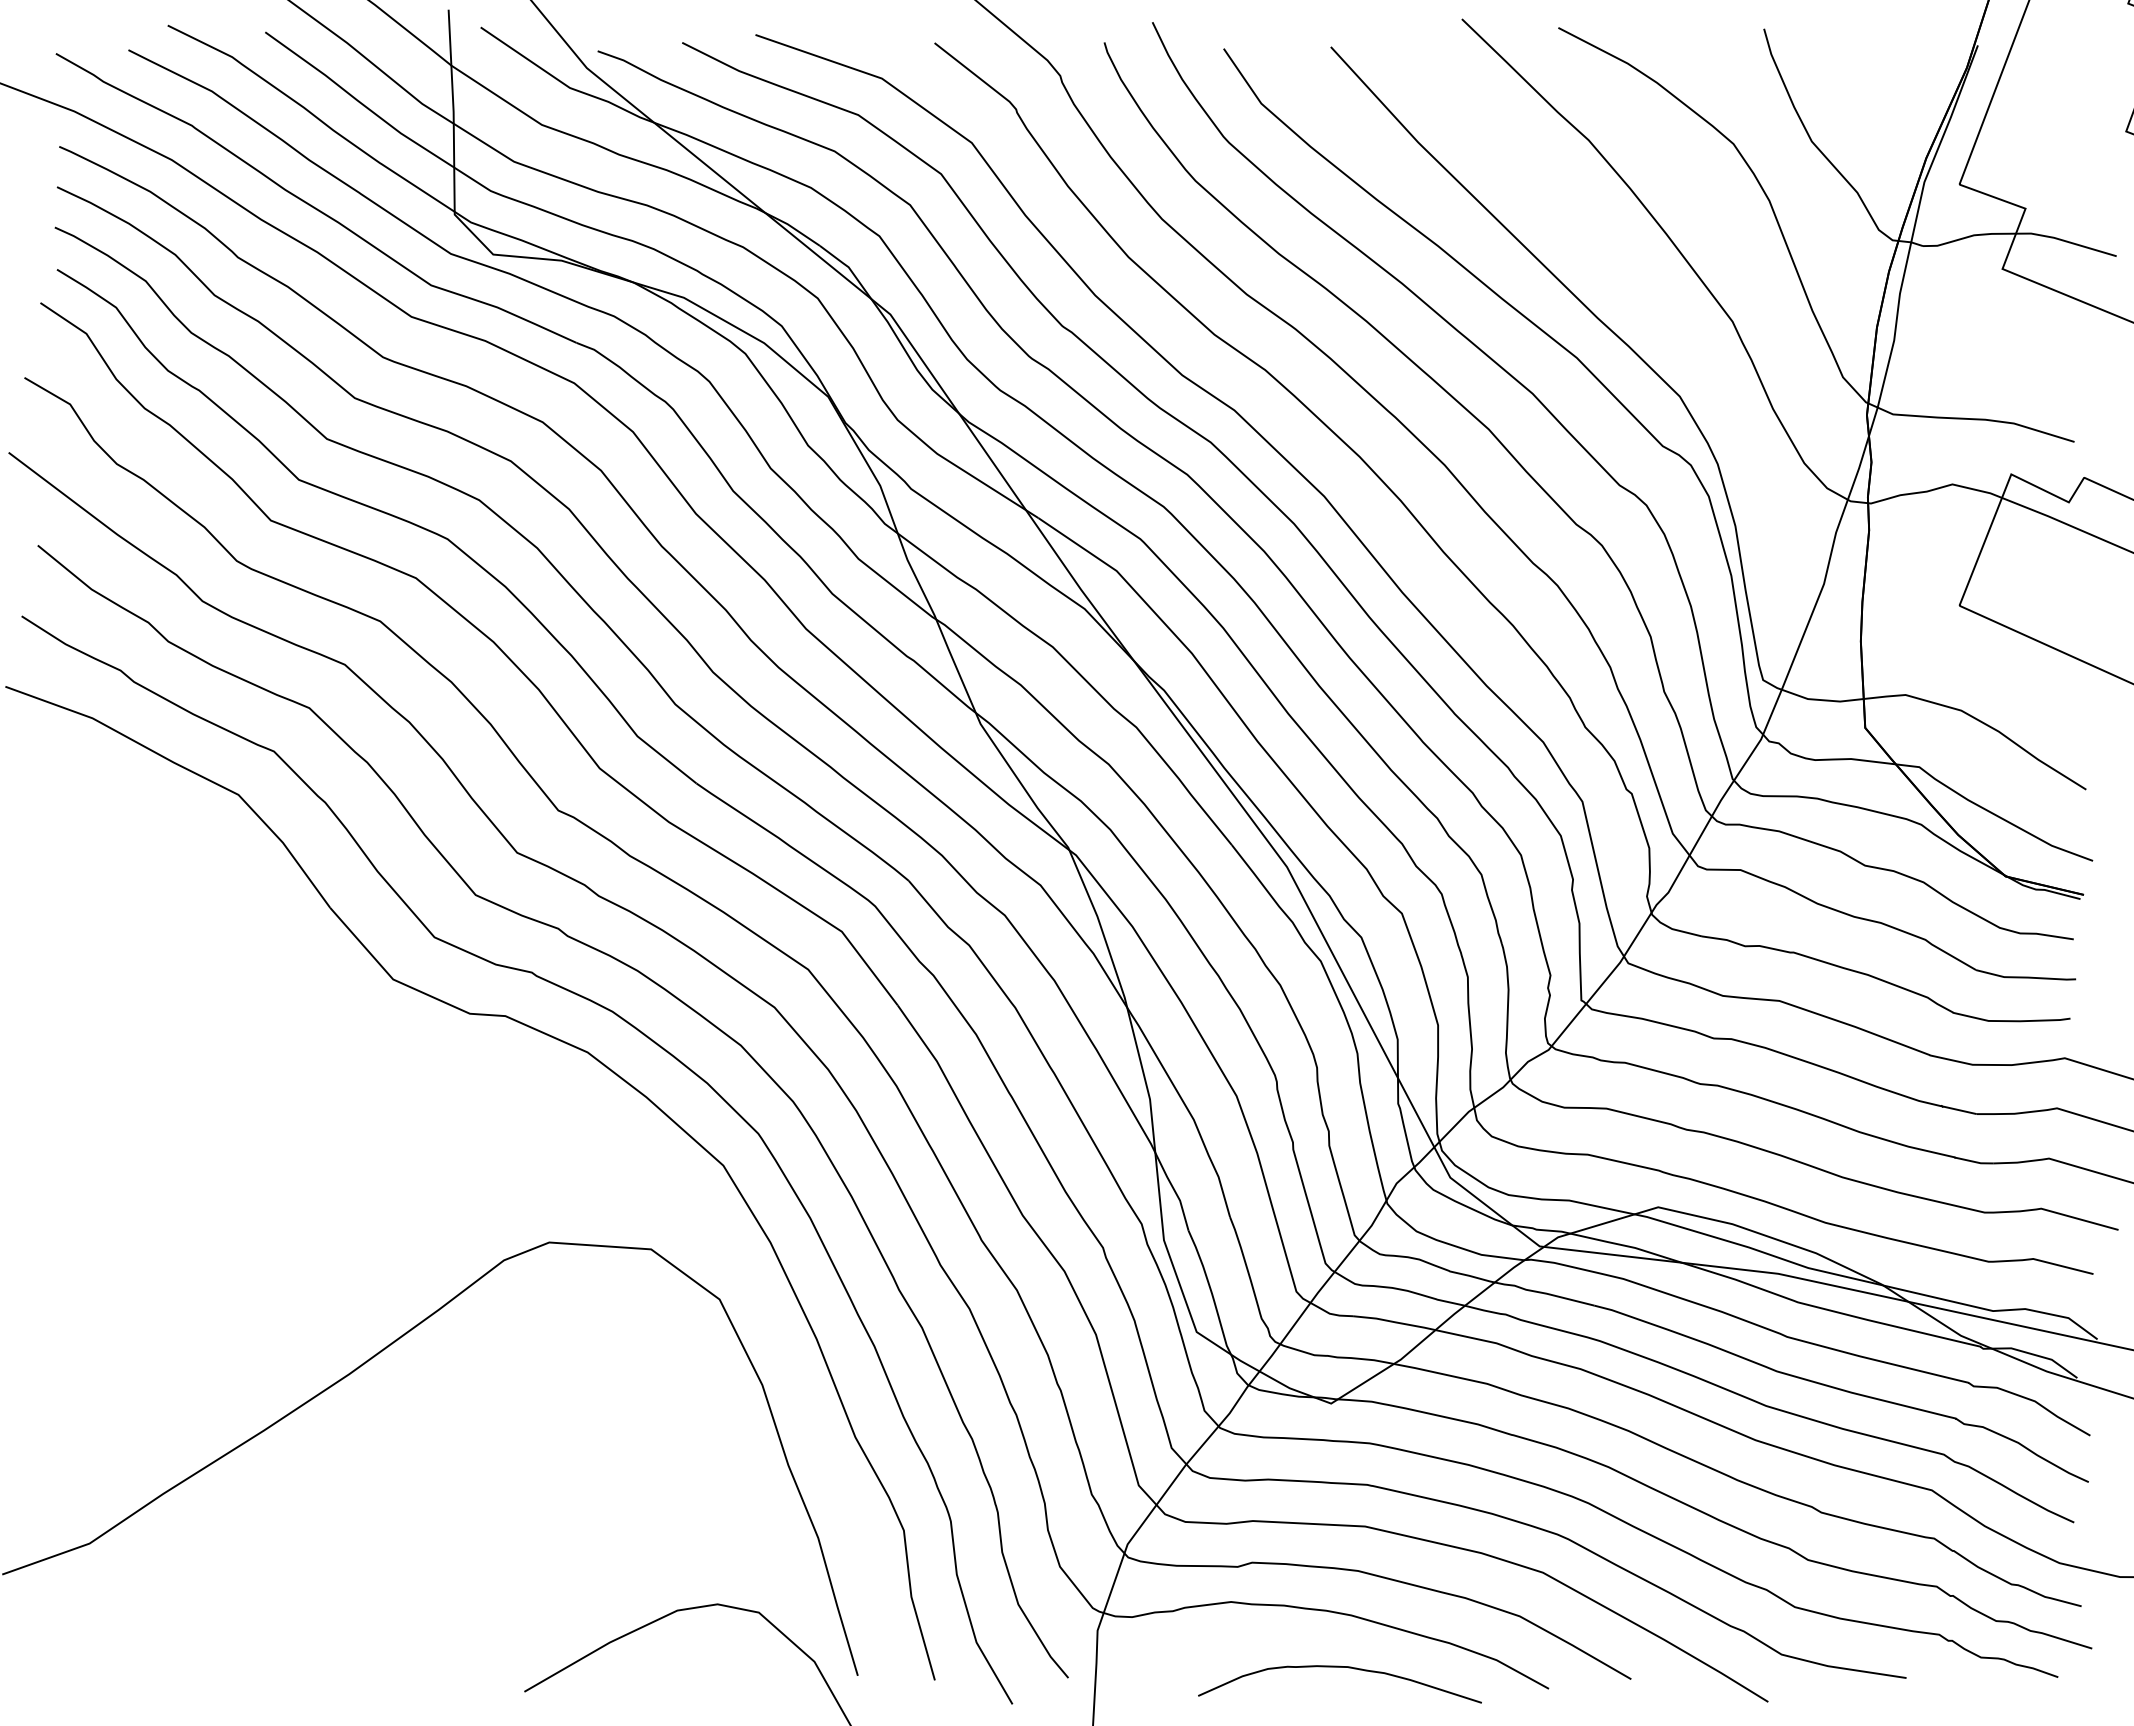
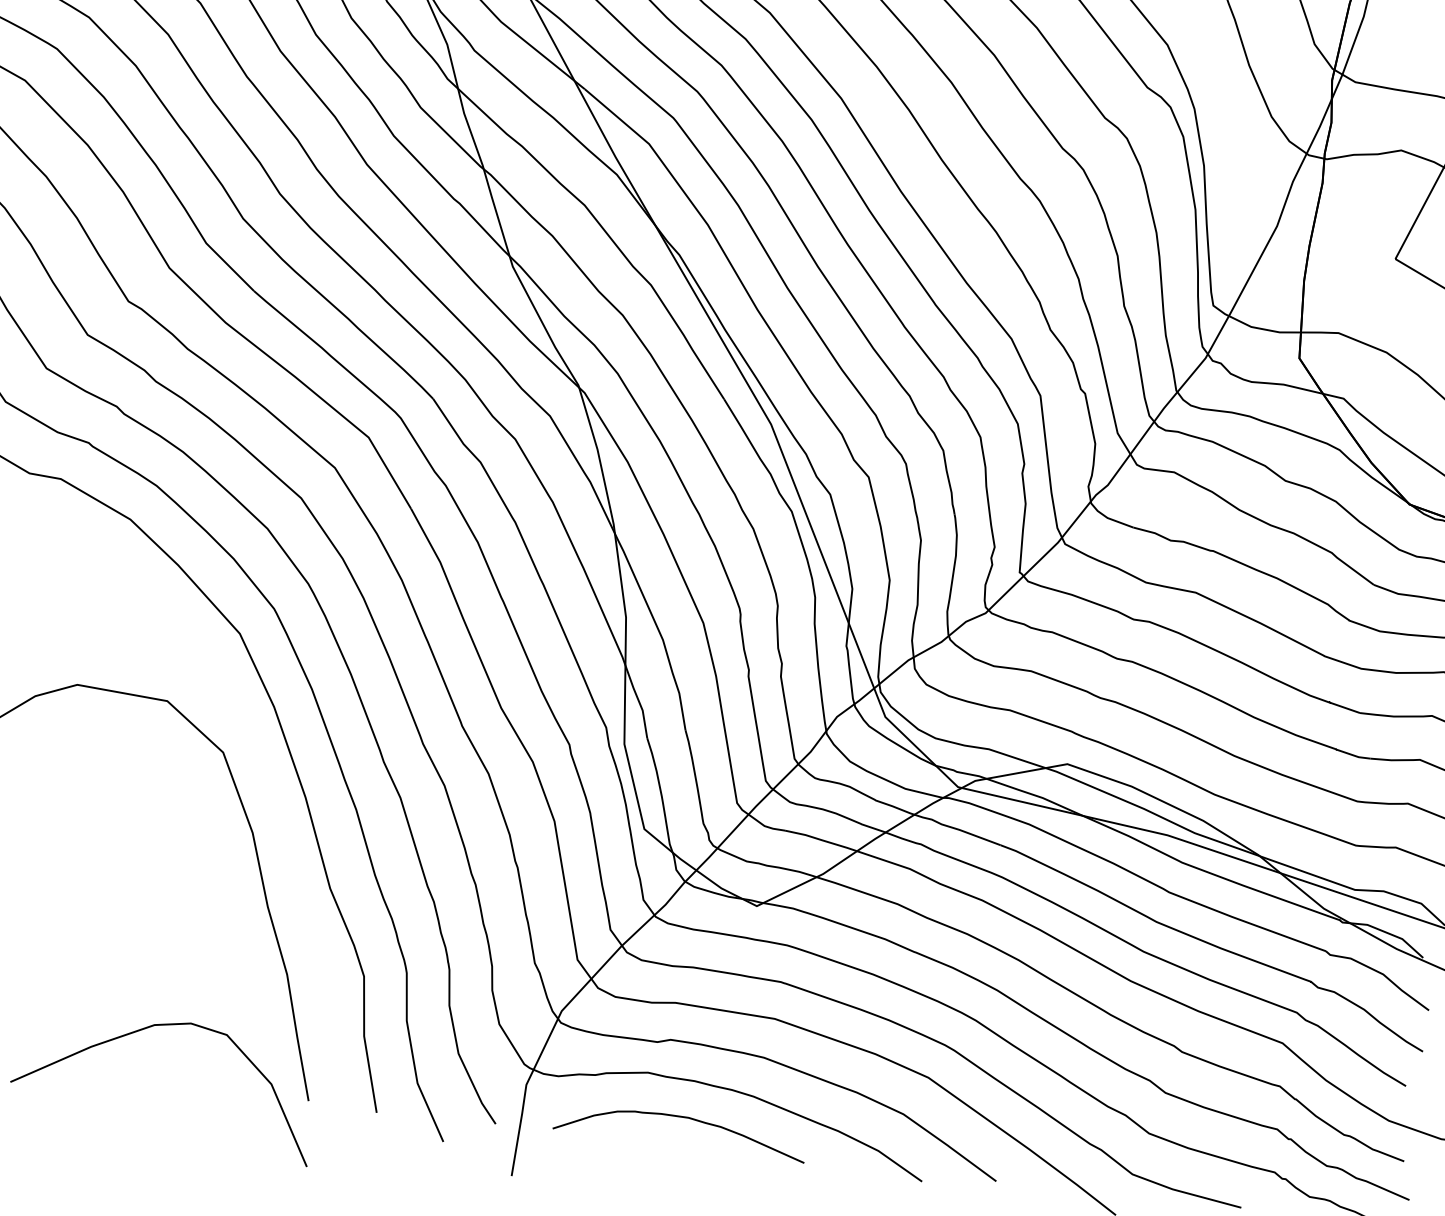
curve: (1339, 1667) -> (681, 1117), moved

